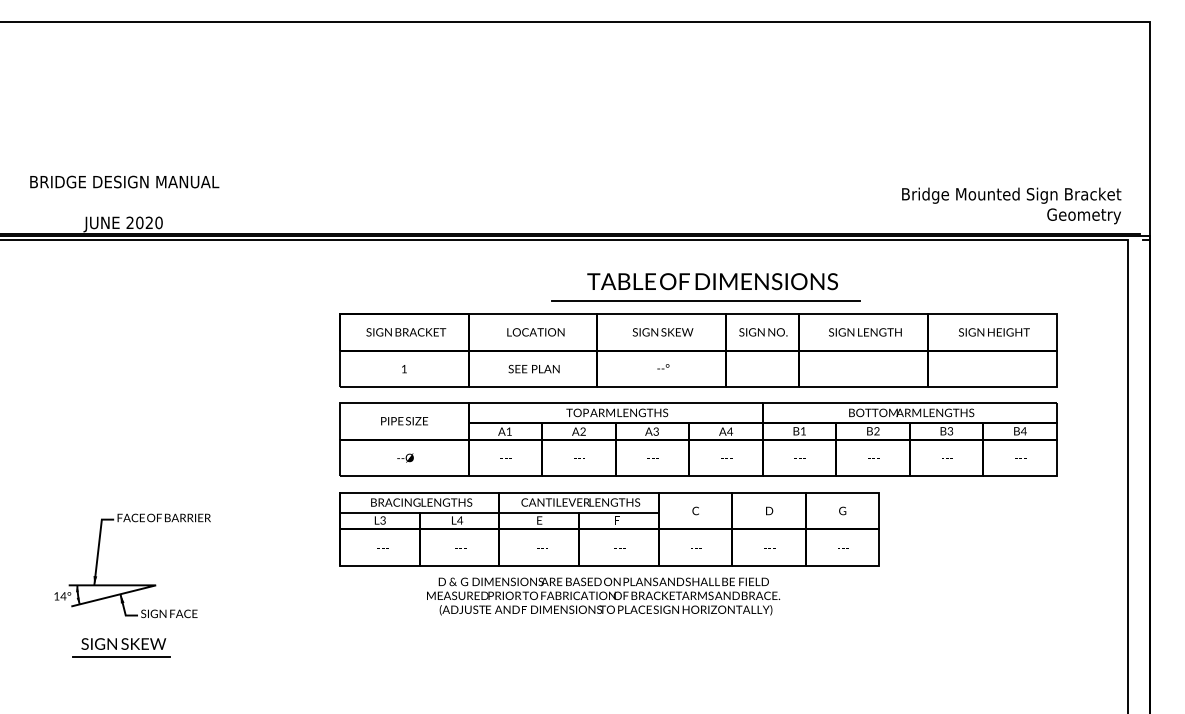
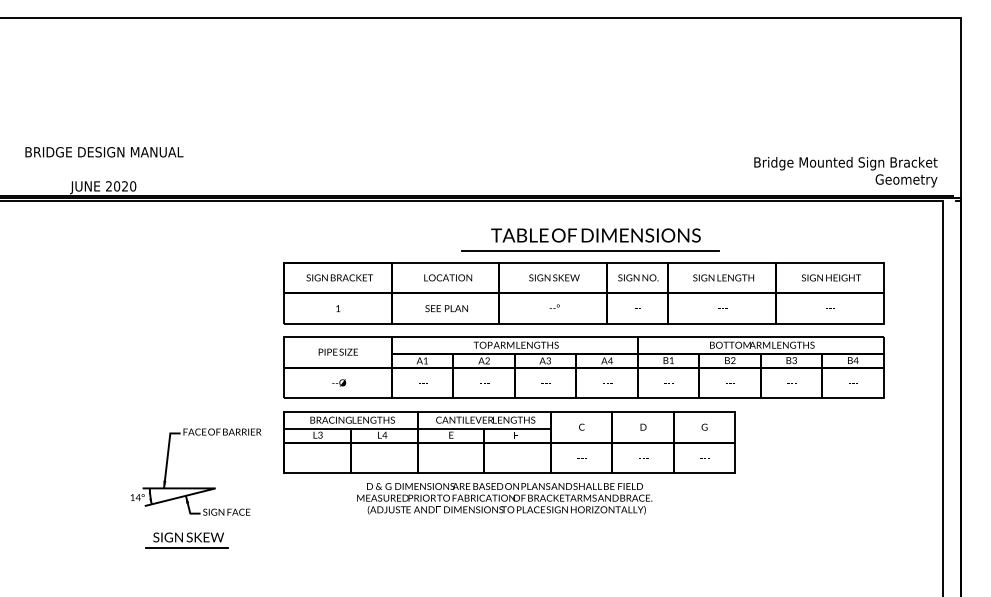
part: (133, 585) -> (196, 488), moved

